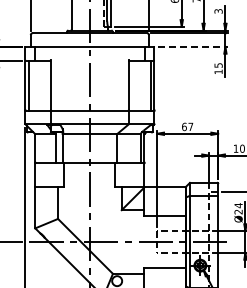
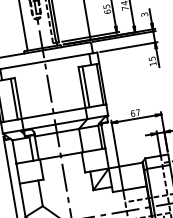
line: (193, 46) -> (129, 46), dashed -> solid
line: (45, 85) -> (13, 99), added
line: (133, 85) -> (85, 86), added

